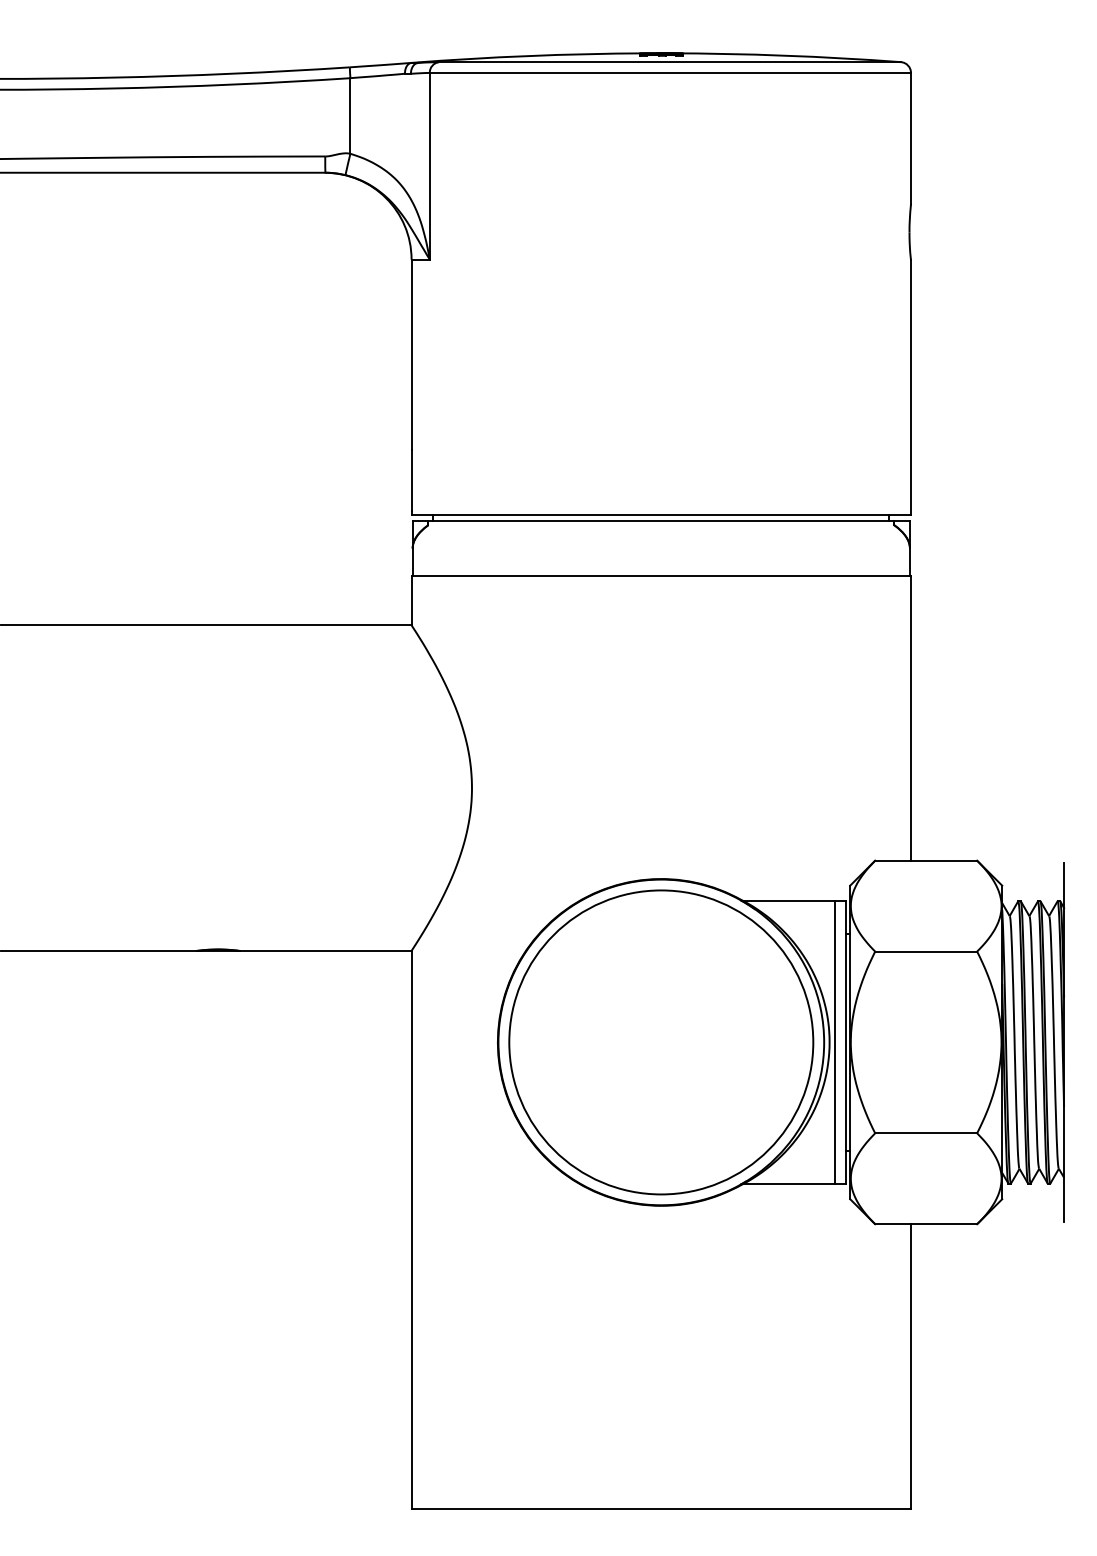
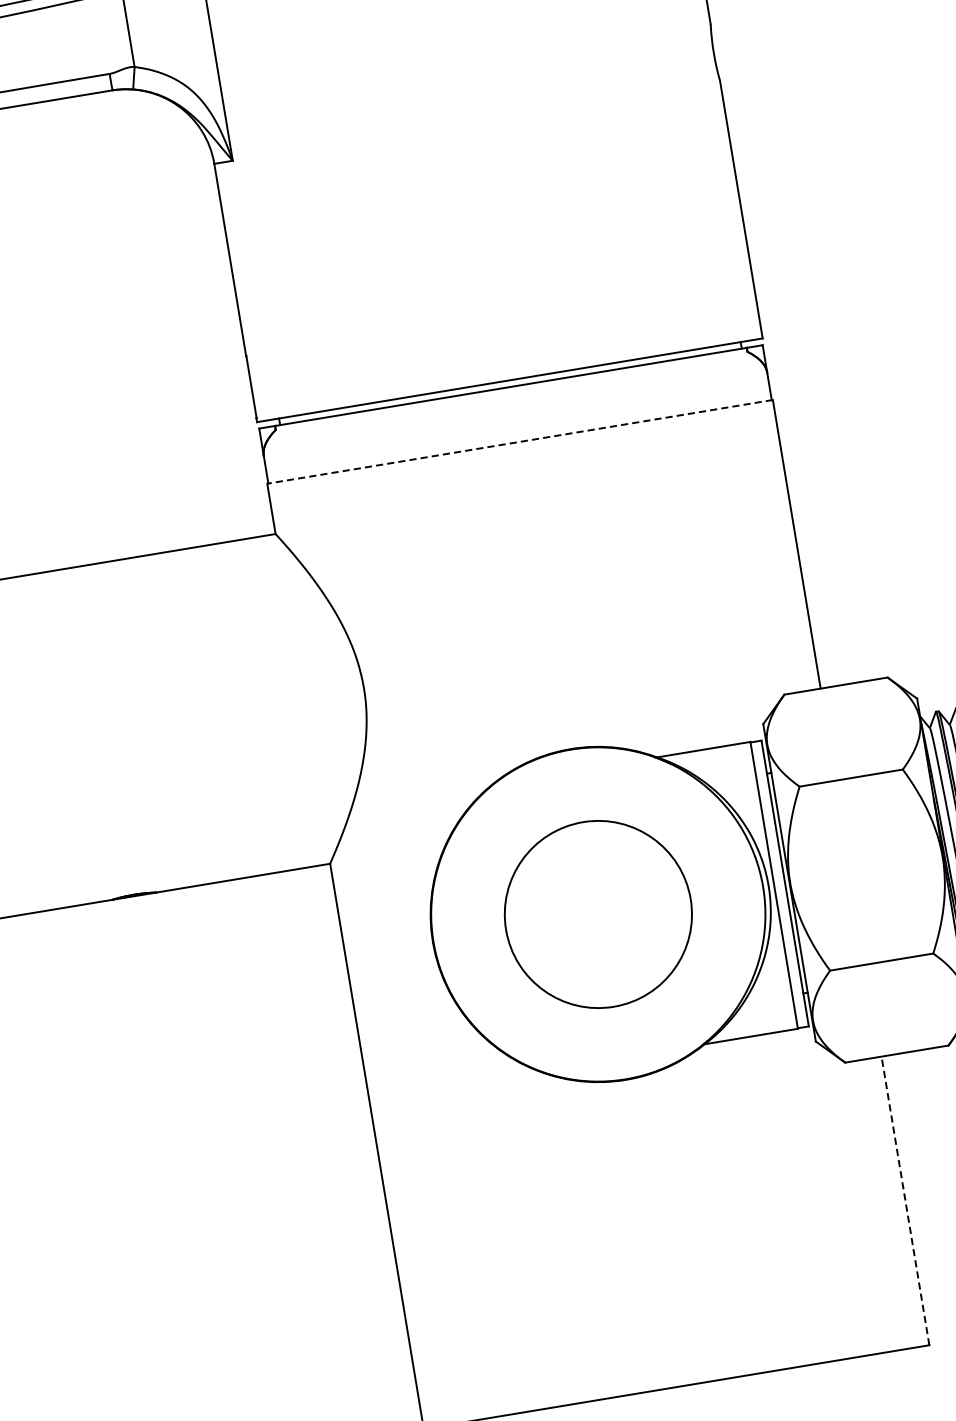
line: (661, 575) -> (520, 441), solid -> dashed
circle: (661, 1042) -> (598, 914), size x0.6
line: (911, 1366) -> (905, 1200), solid -> dashed

